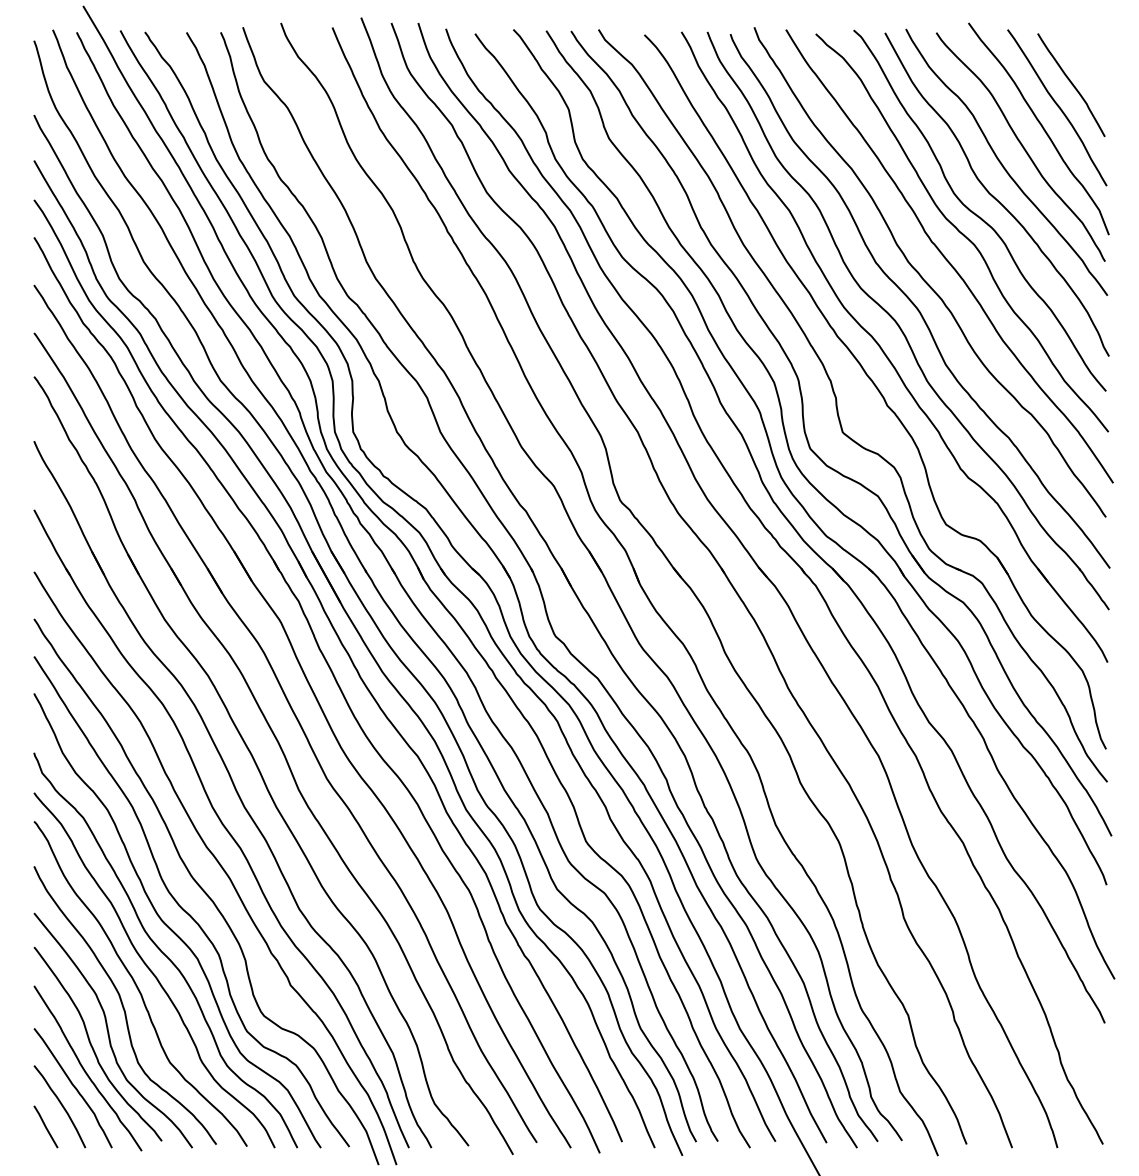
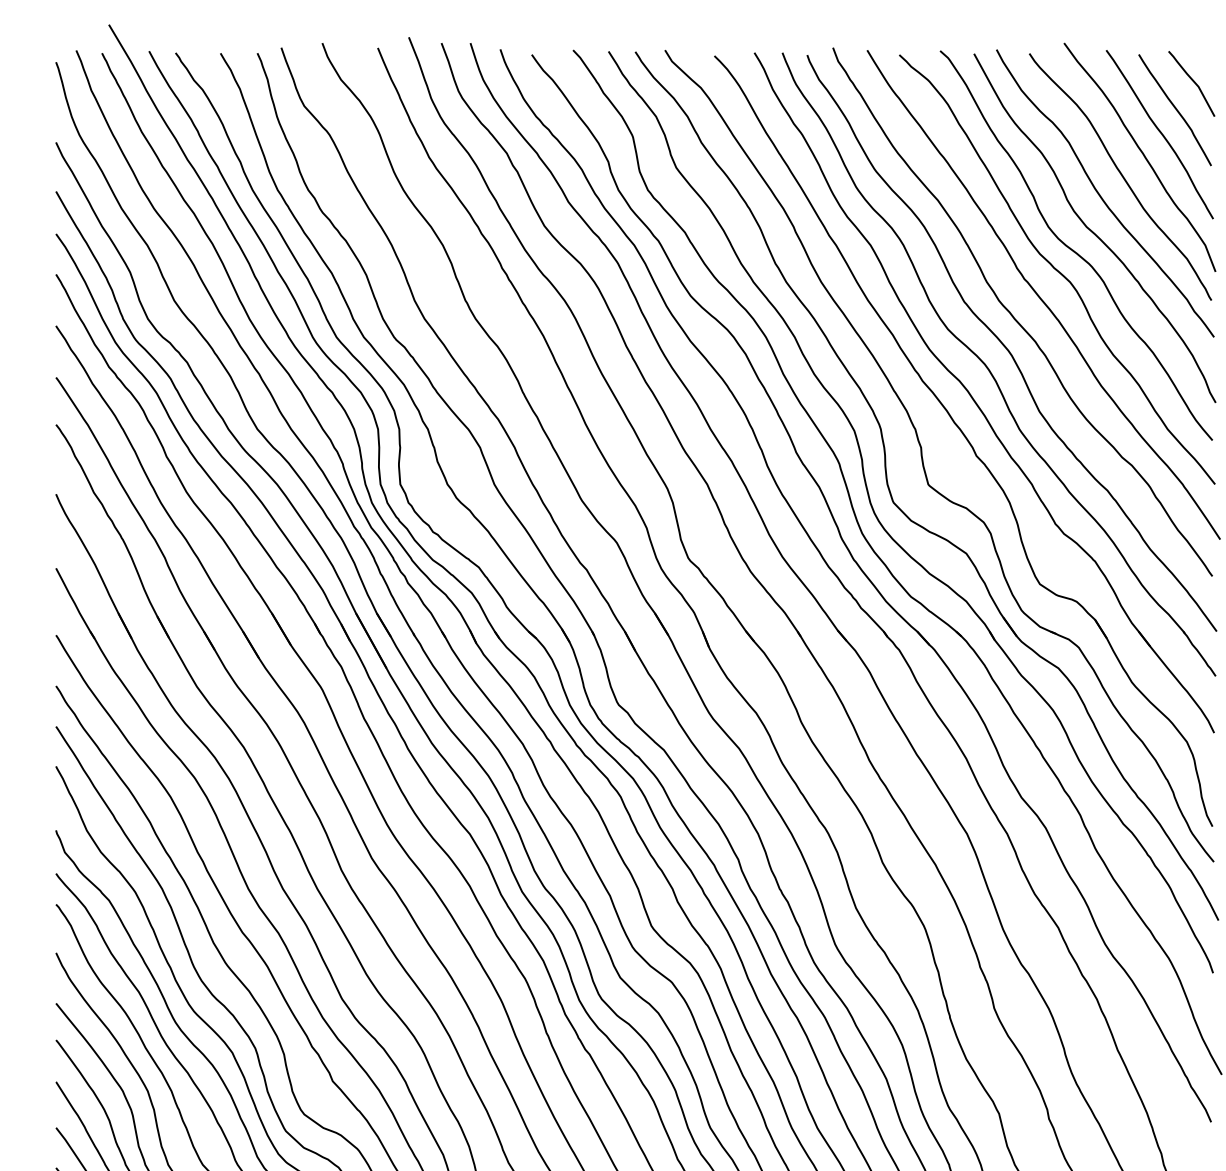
curve: (1087, 58) -> (1192, 81), added

